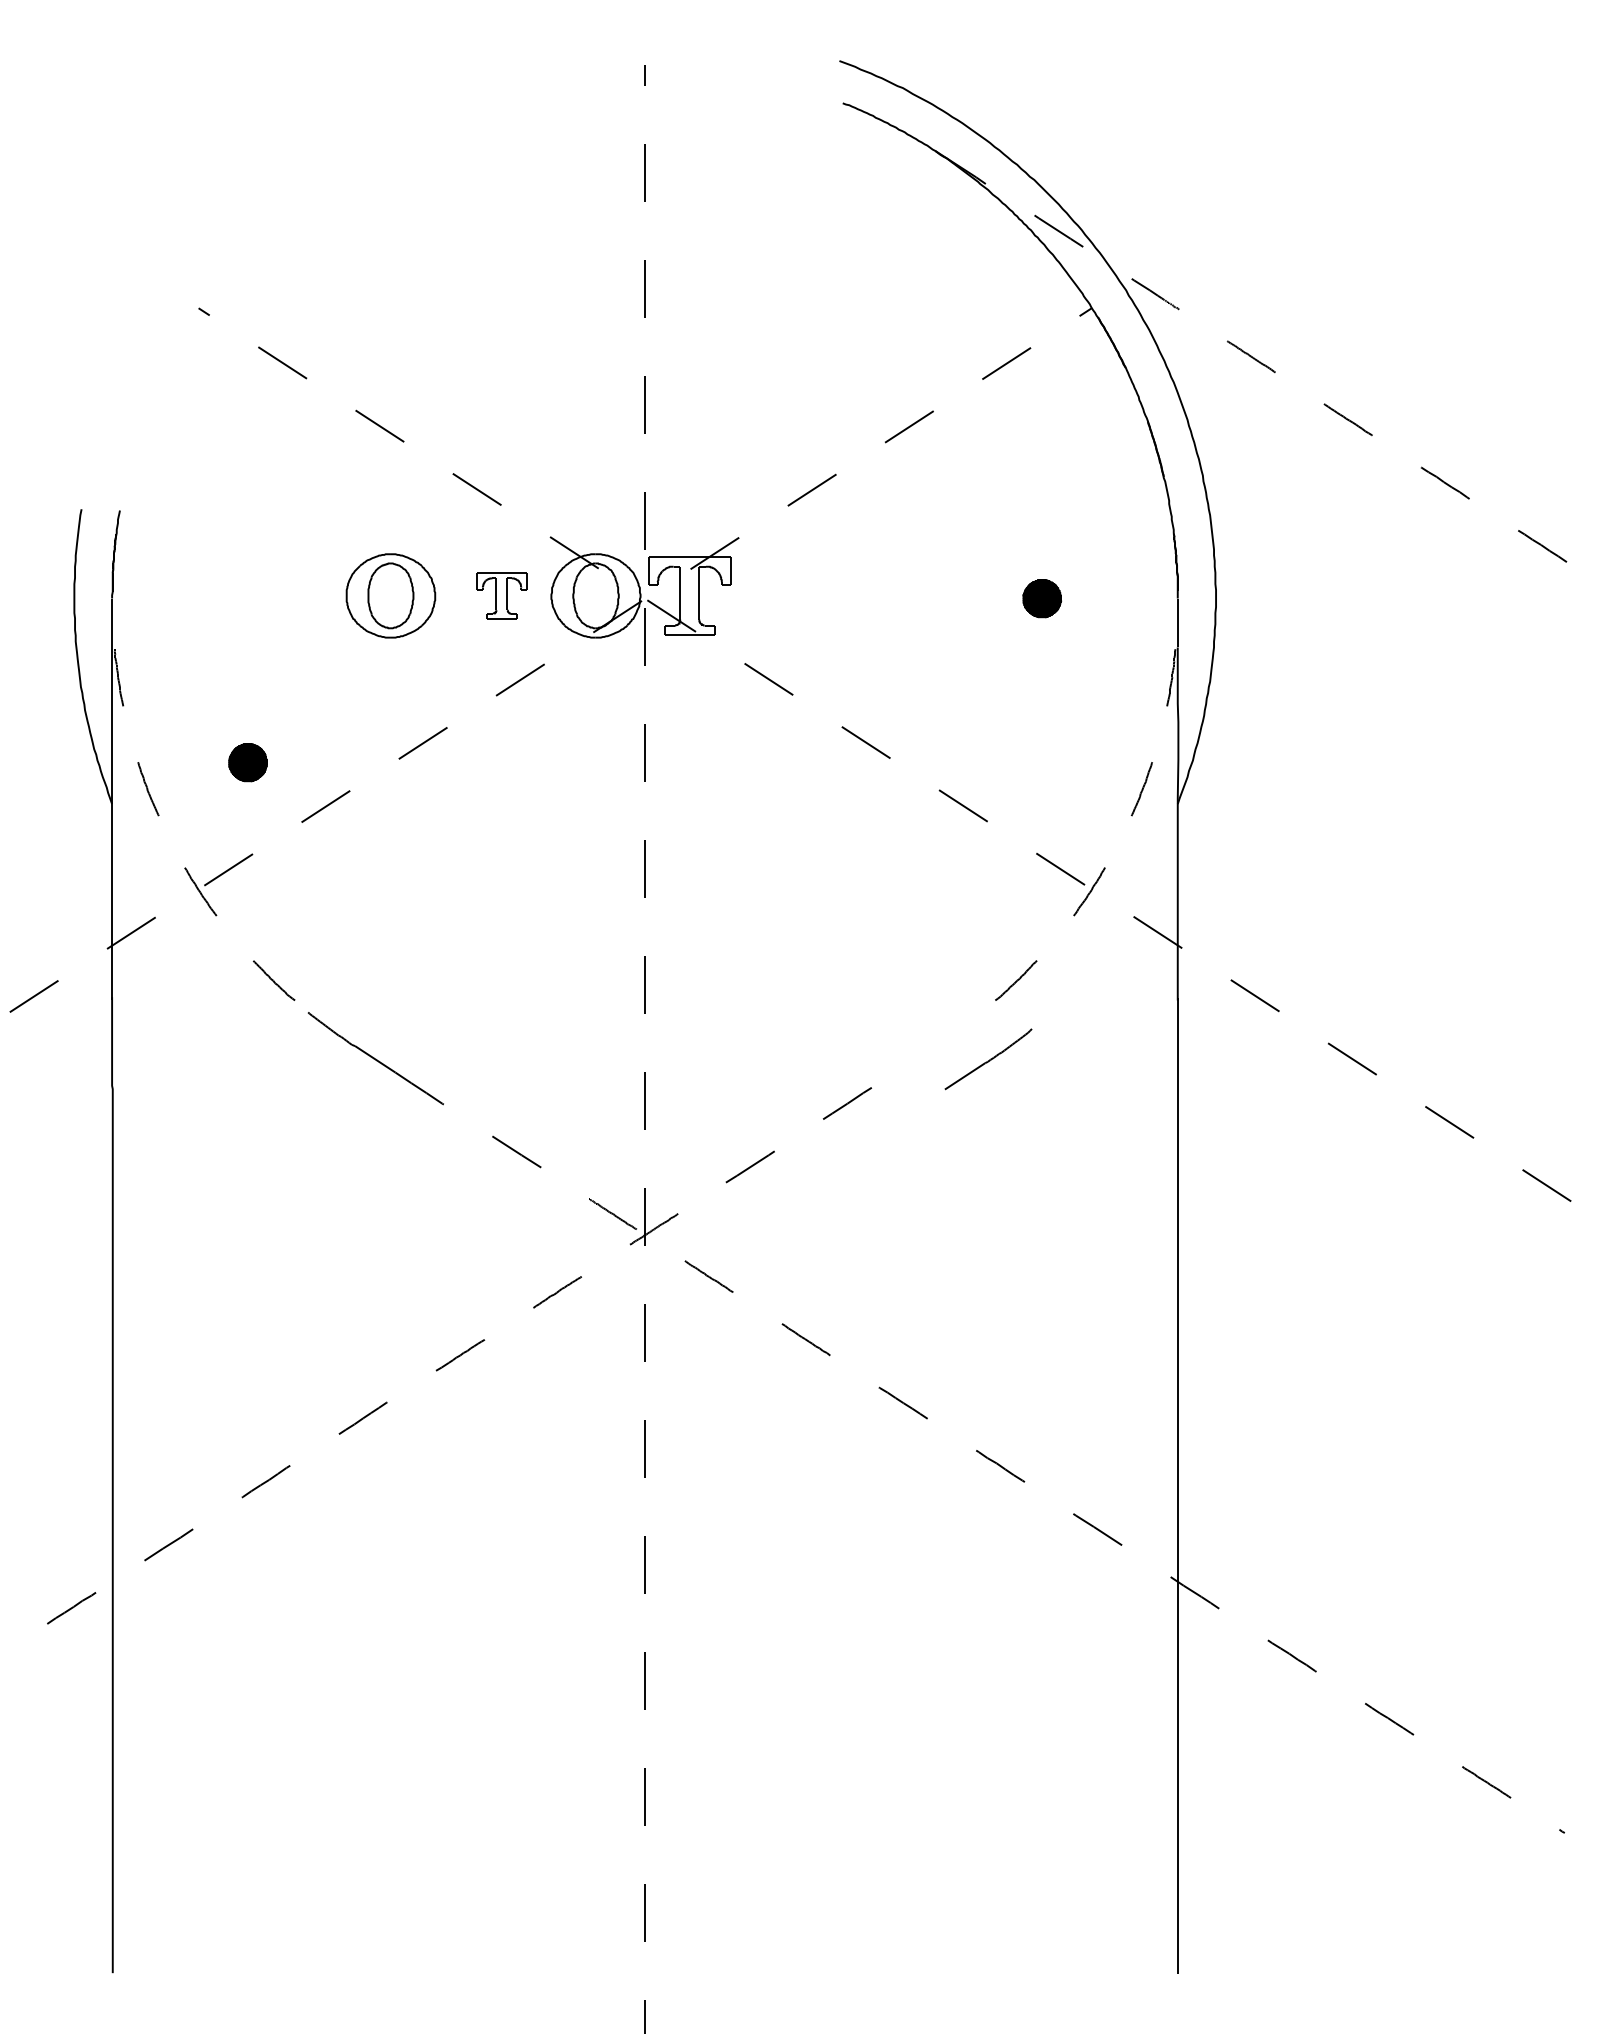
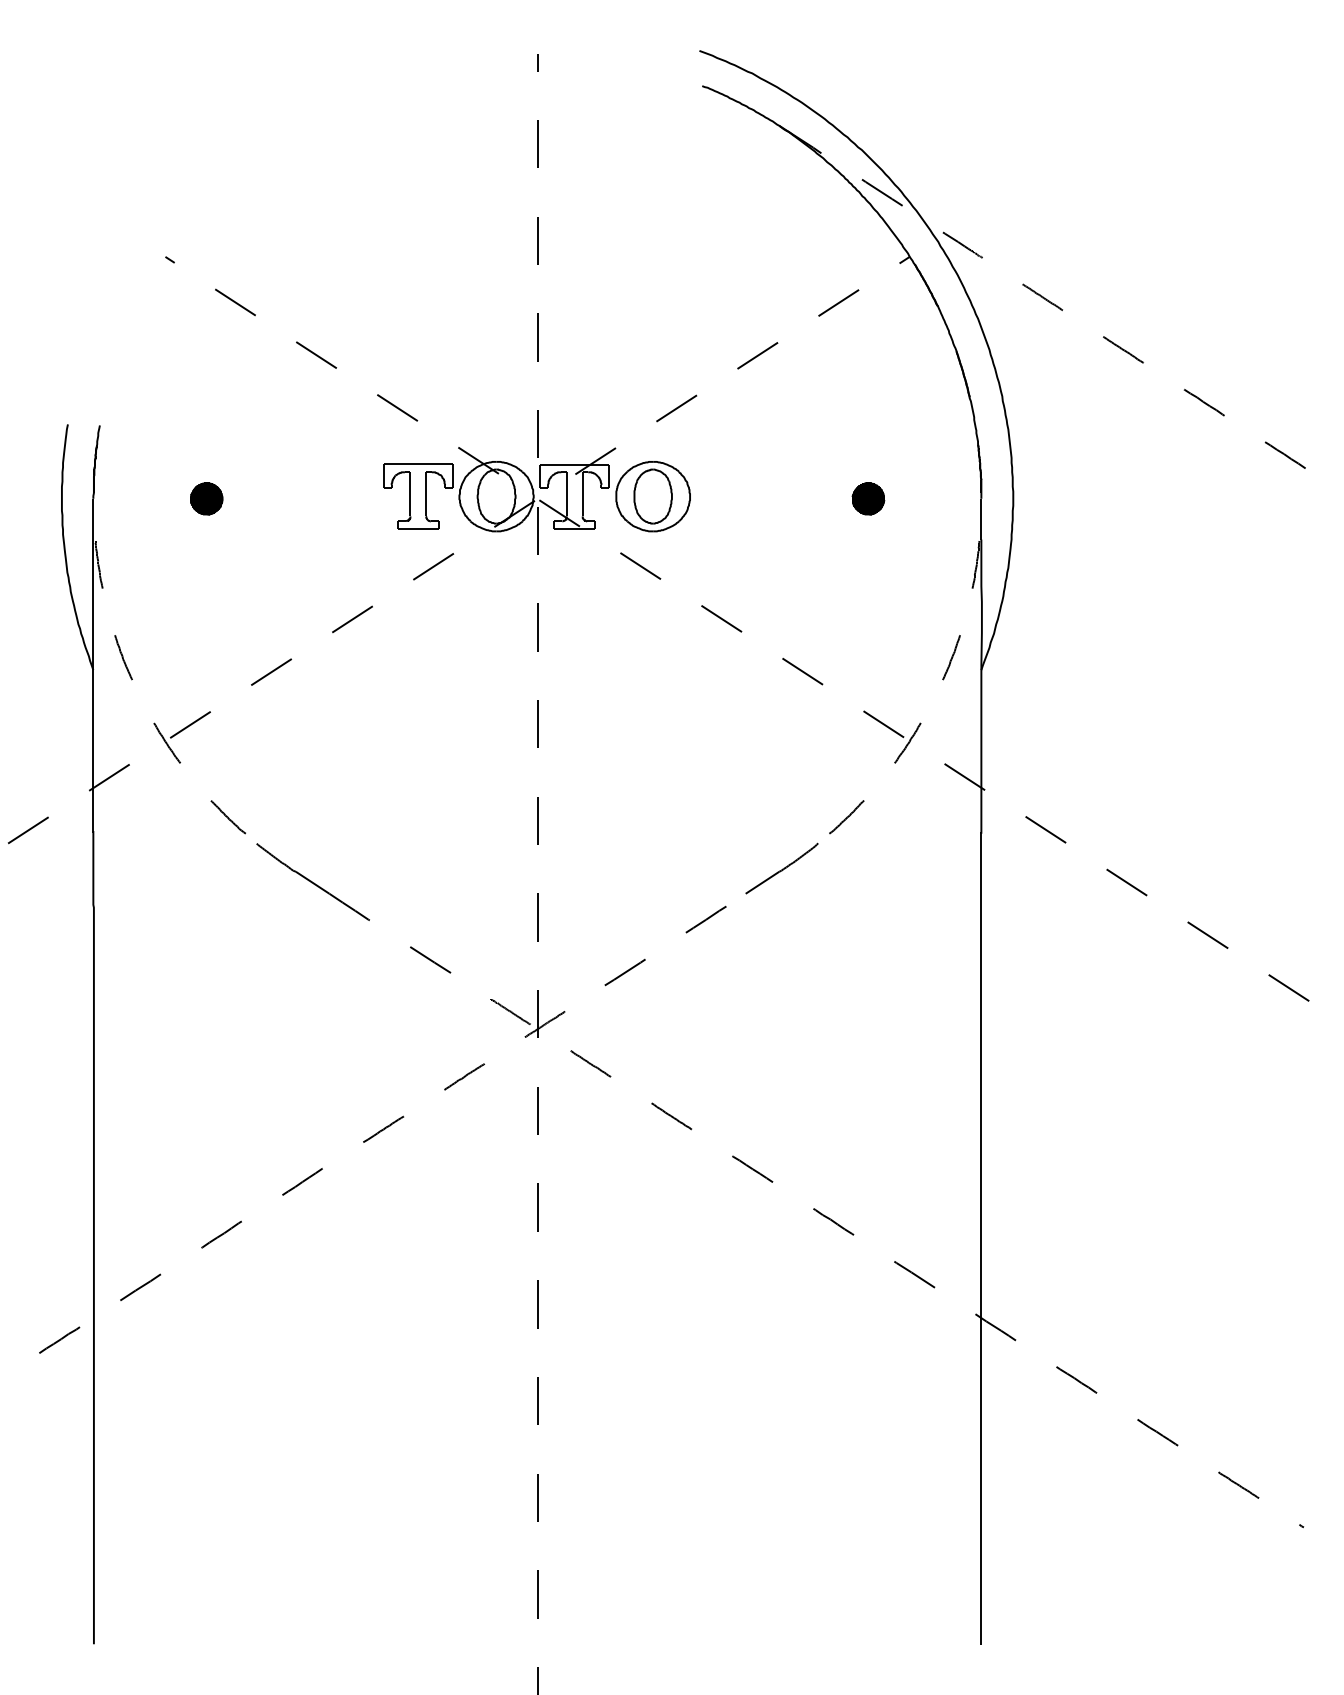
part: (390, 595) -> (652, 496), moved
part: (501, 595) -> (417, 496), size x1.67
part: (247, 762) -> (206, 498), moved
part: (988, 1059) -> (781, 868), moved

